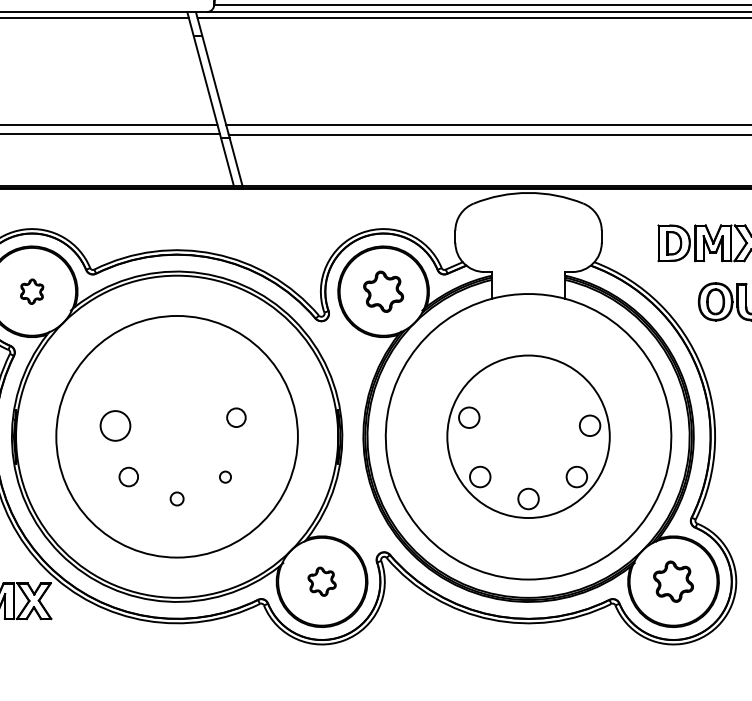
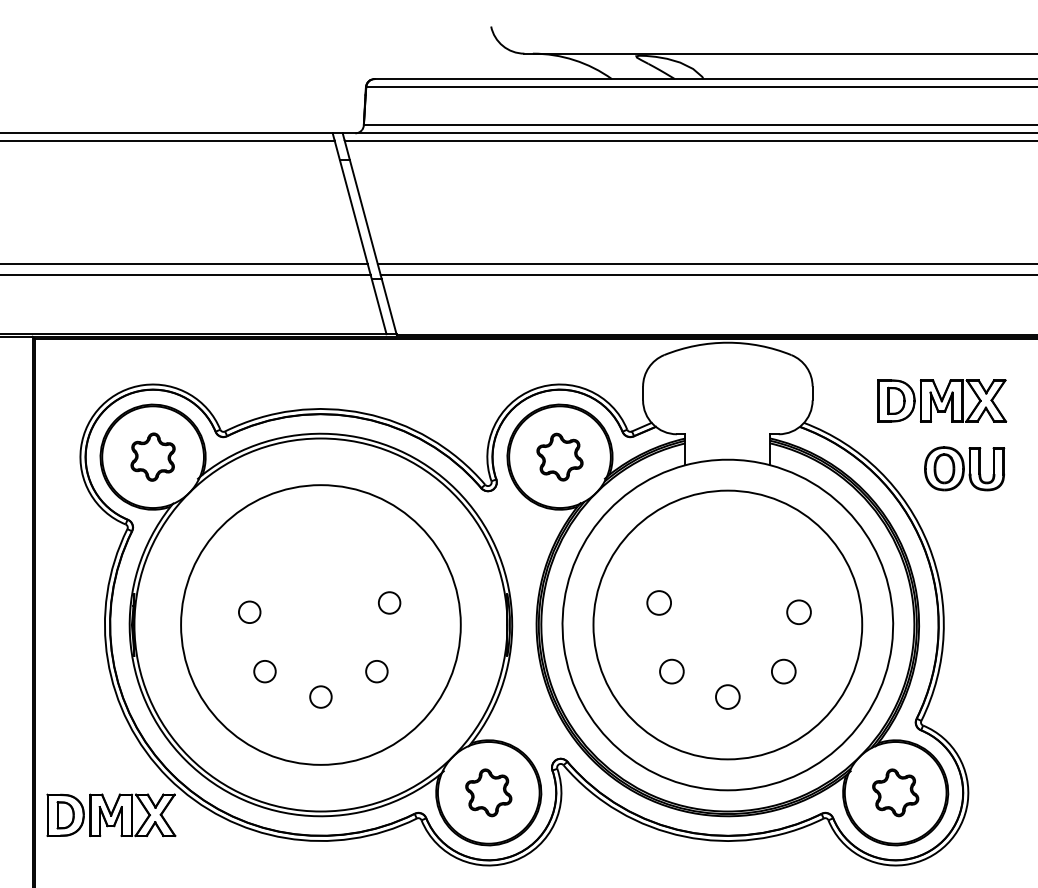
part: (31, 291) -> (152, 456), size x1.67
circle: (115, 425) -> (249, 611), size x0.62
circle: (528, 436) -> (727, 624), size x1.43
circle: (225, 476) -> (376, 671), size x1.67
circle: (176, 498) -> (320, 696), size x1.43
part: (321, 581) -> (488, 792), size x1.43

